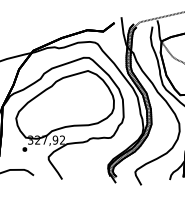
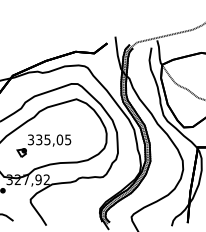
part: (59, 111) -> (43, 146), added

